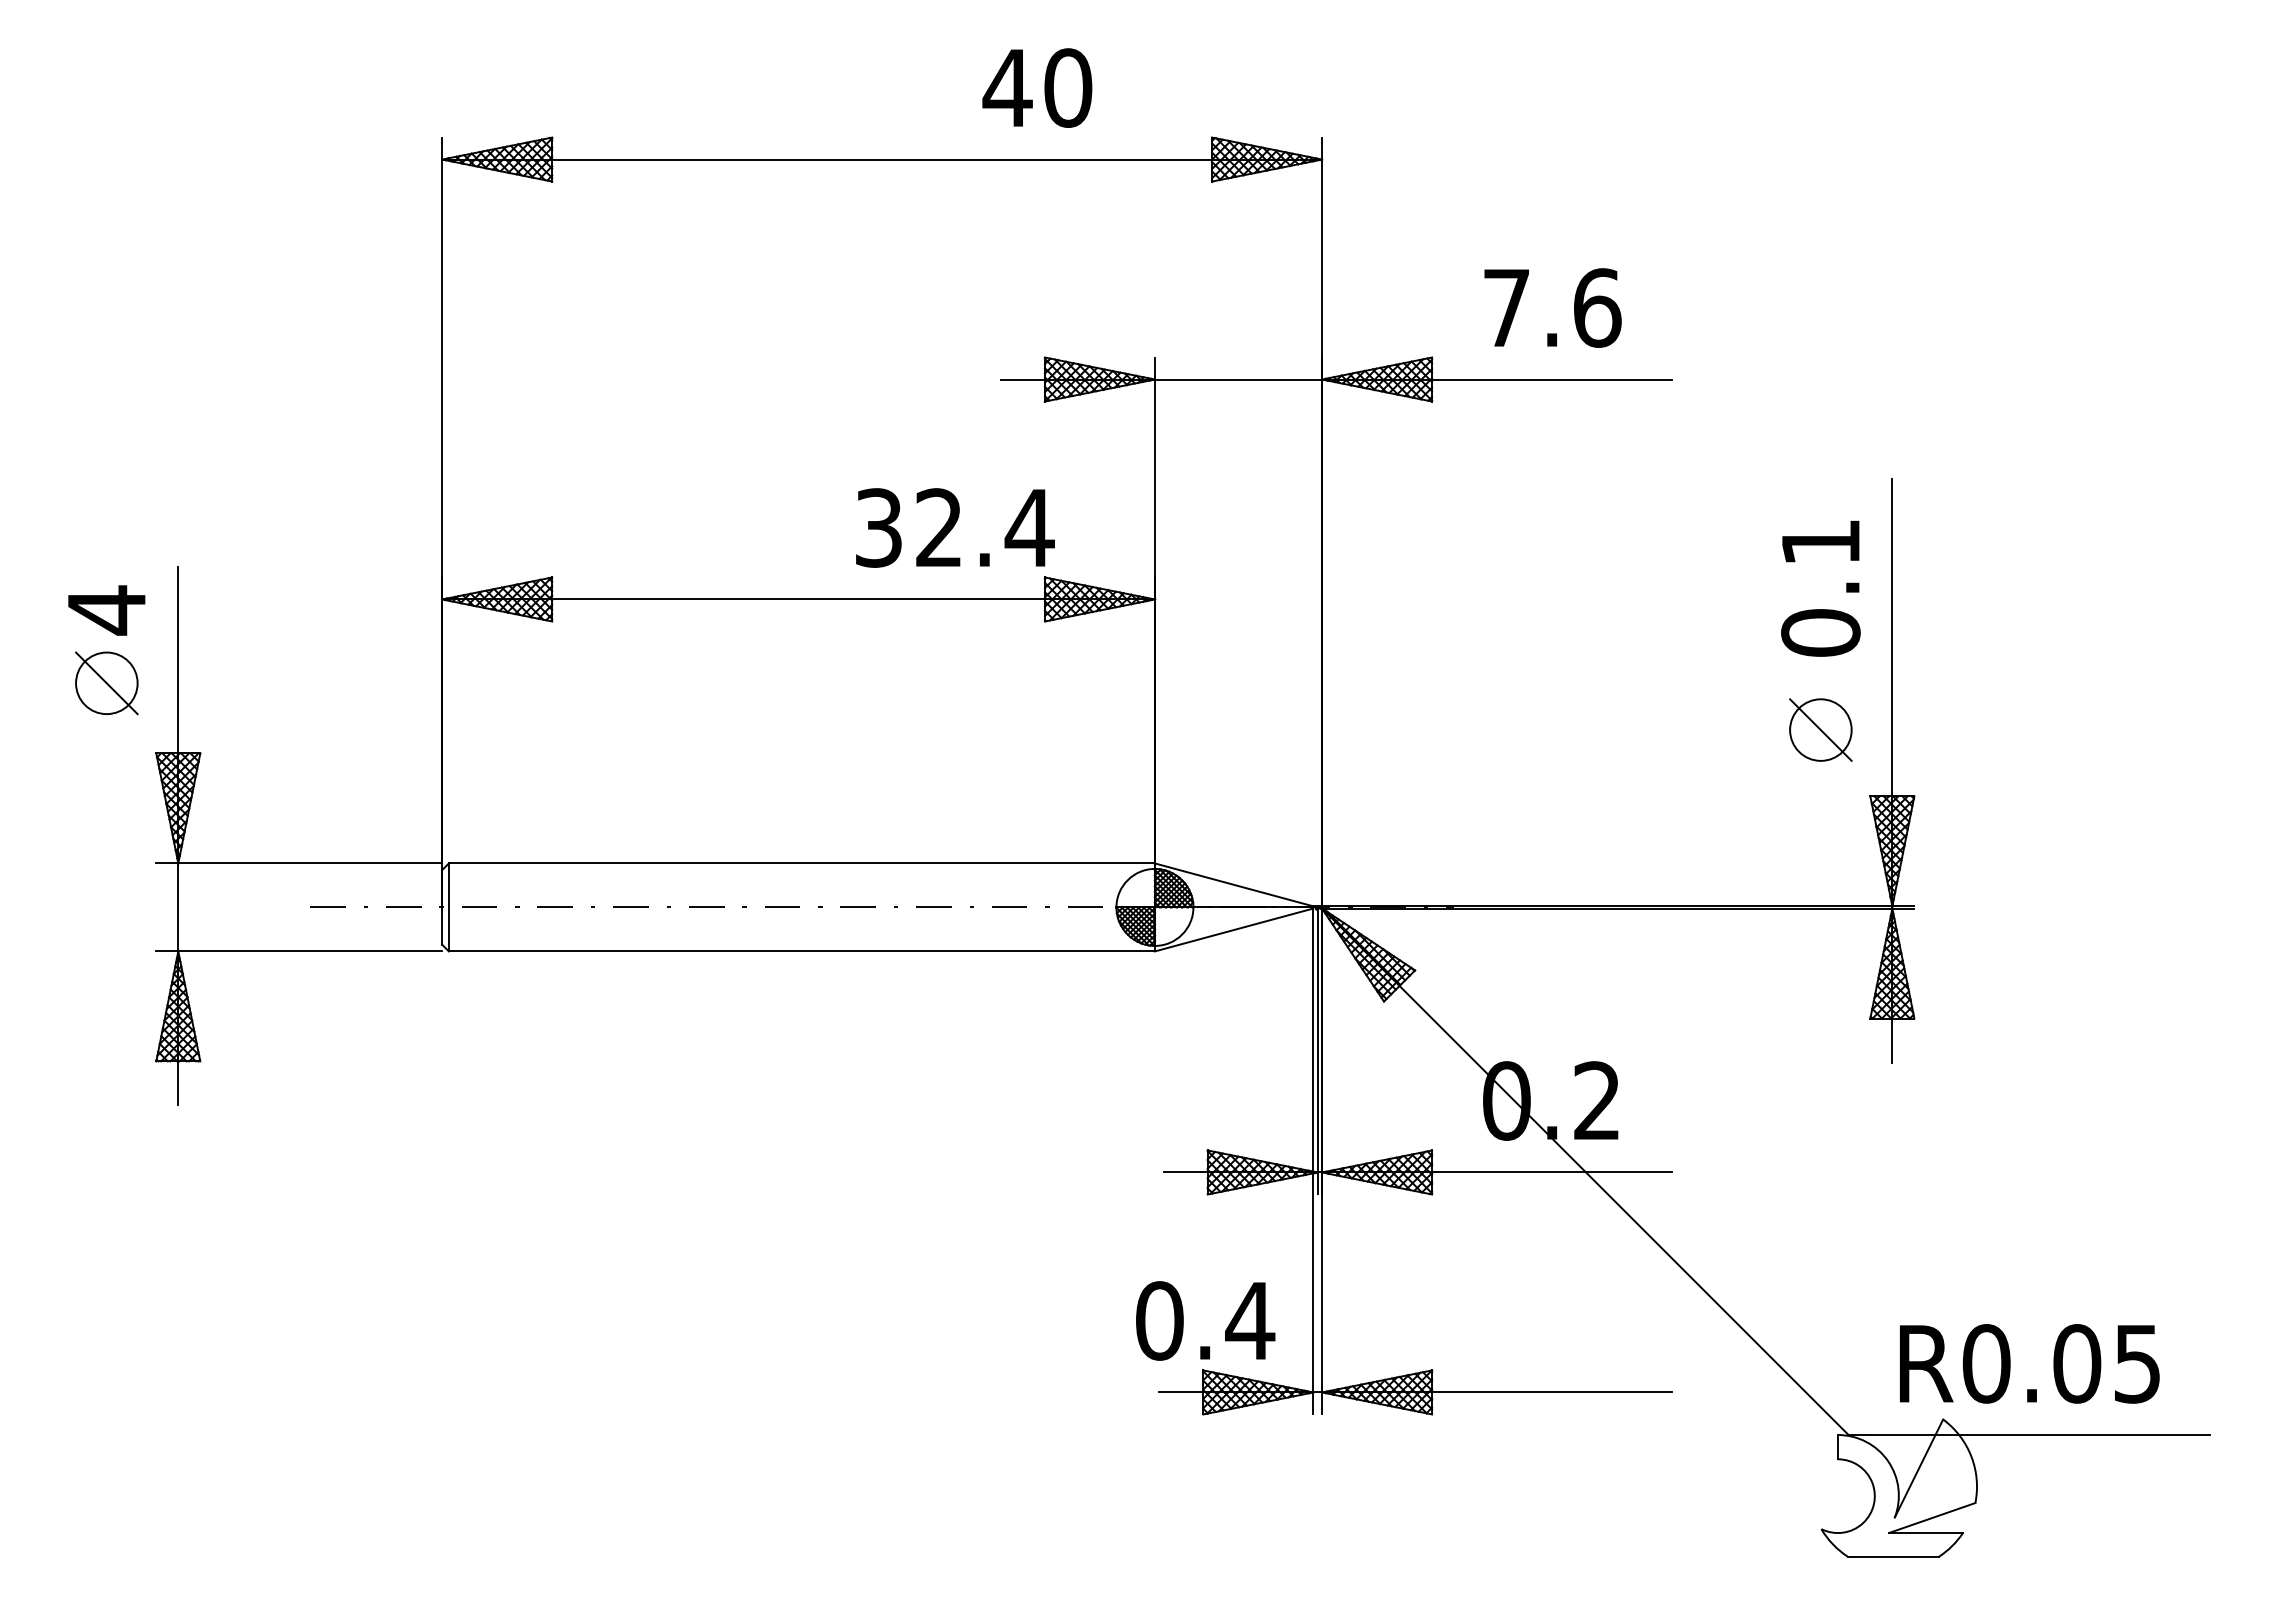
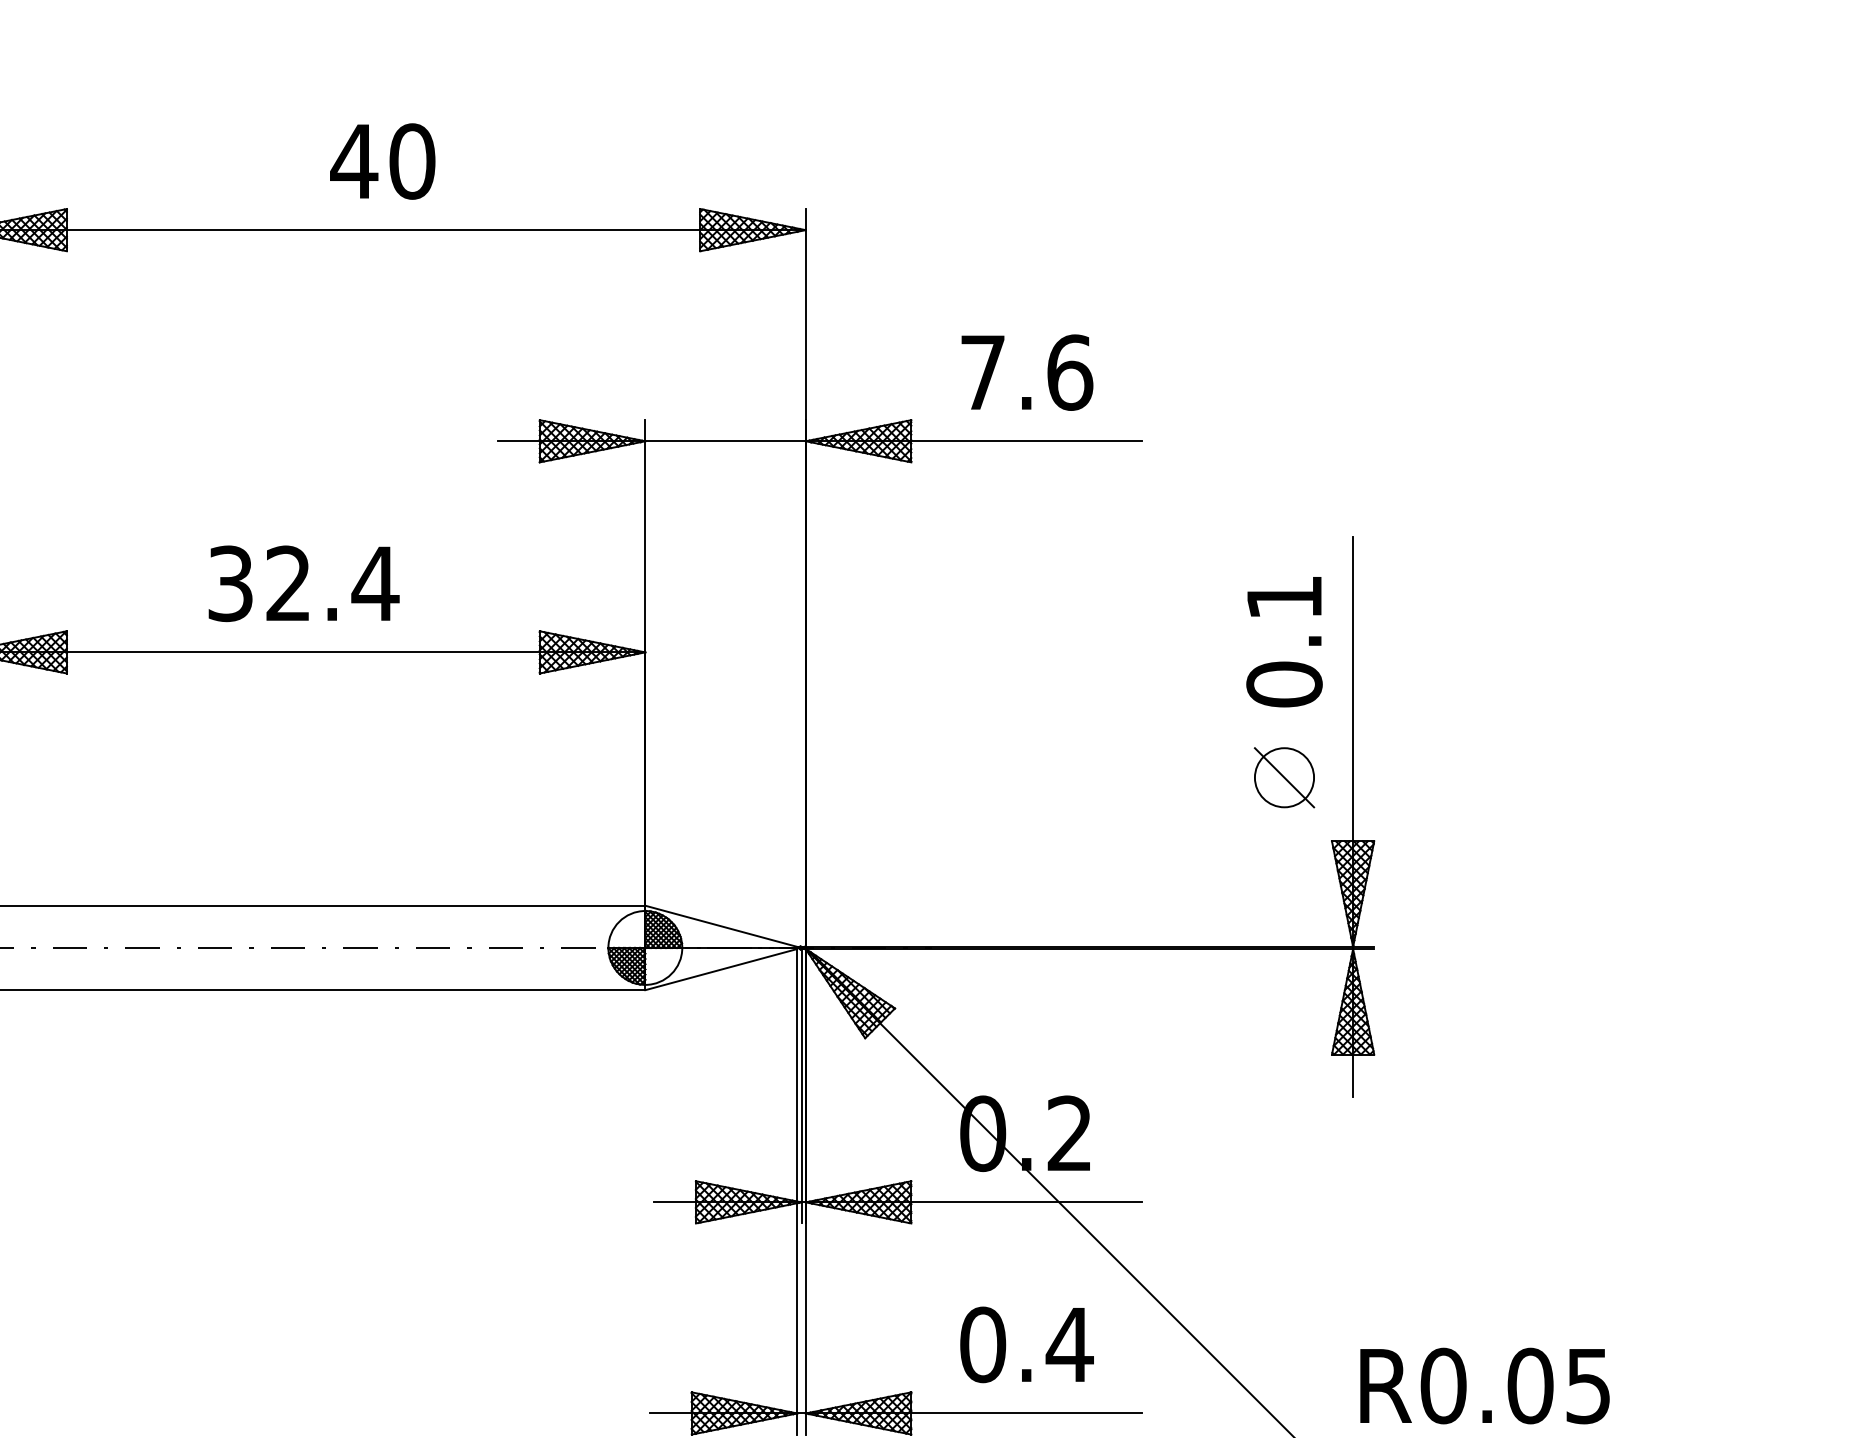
text: (1037, 87) -> (382, 160), moved
text: (955, 527) -> (304, 583), moved
text: (1205, 1320) -> (1026, 1344), moved

